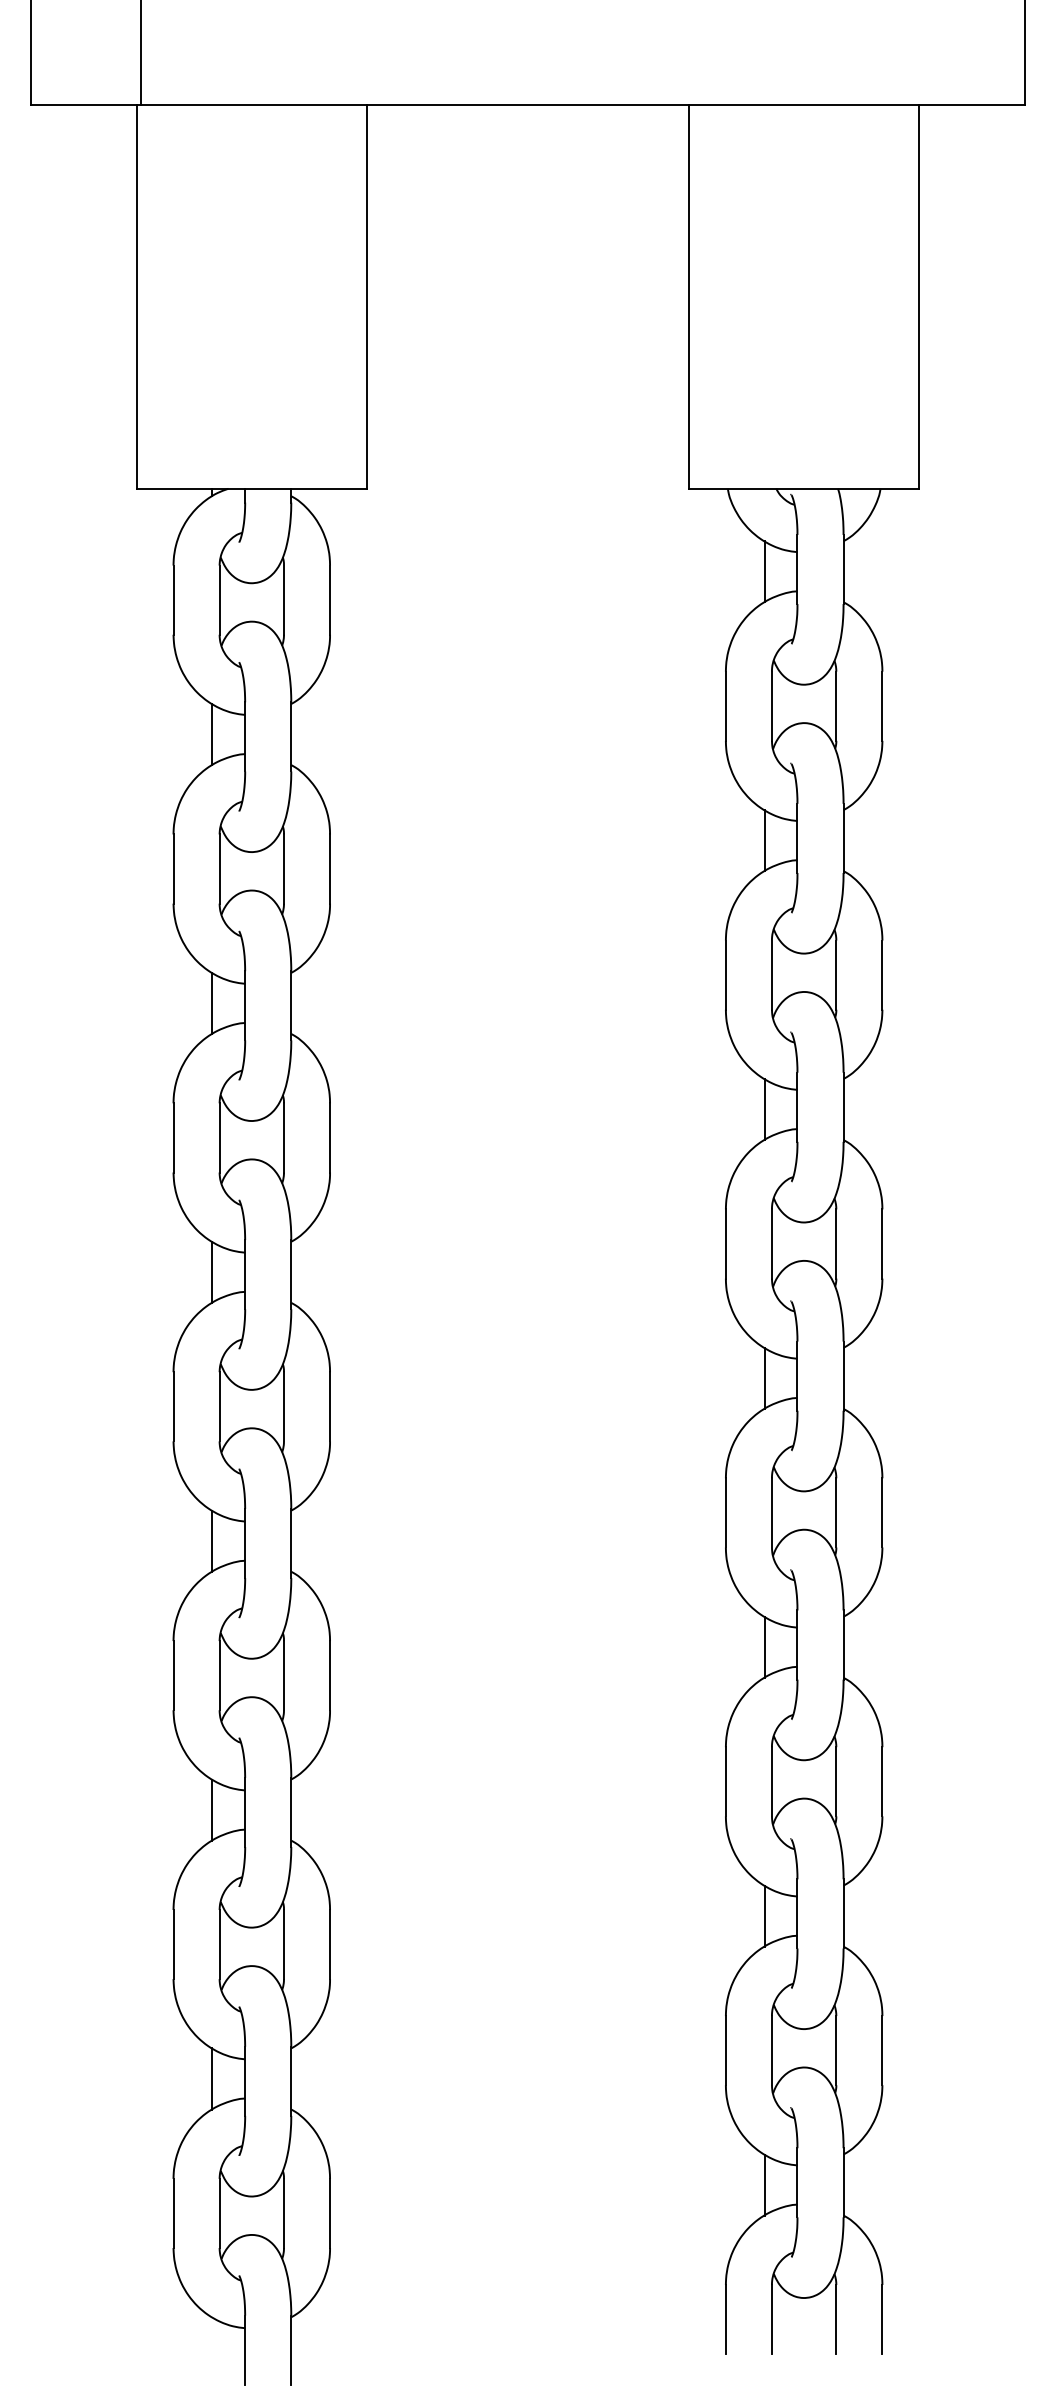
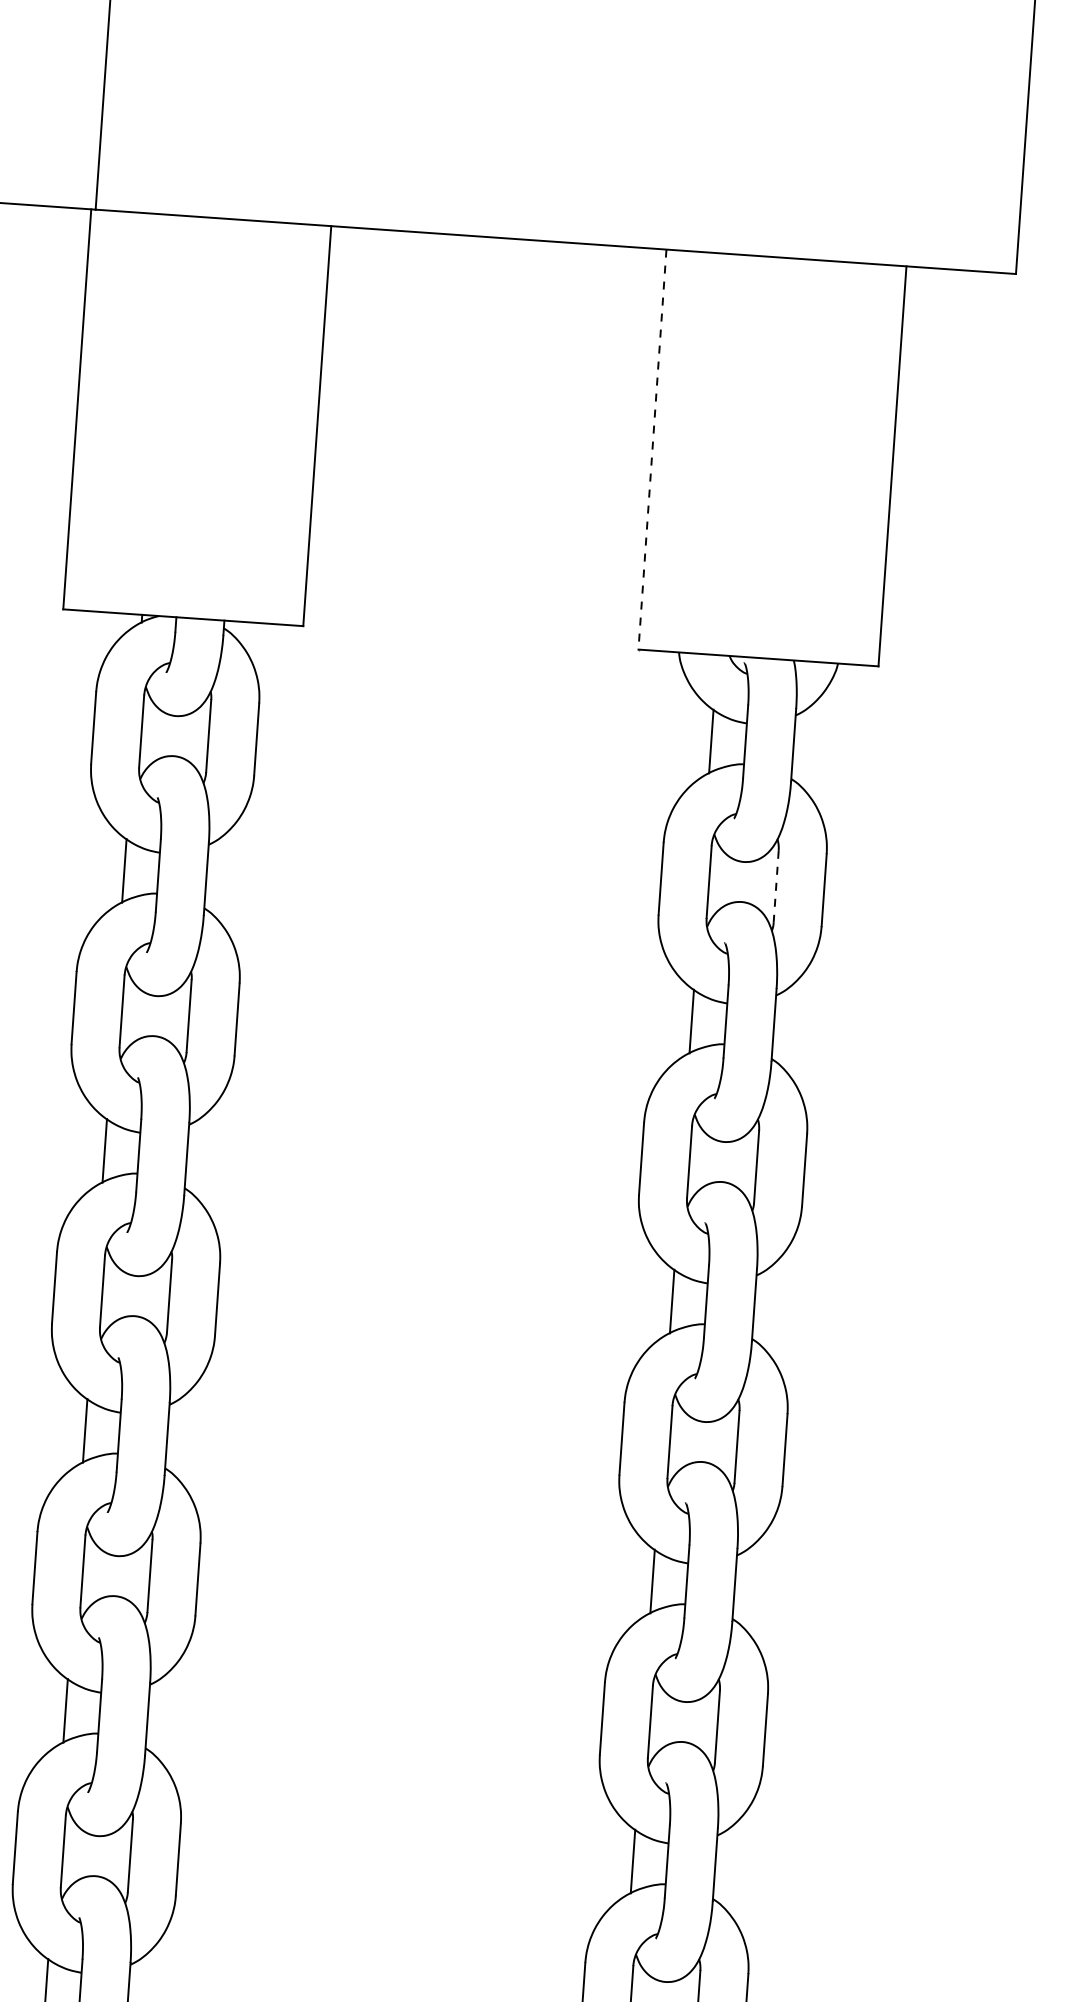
line: (688, 297) -> (651, 450), solid -> dashed
line: (836, 706) -> (776, 887), solid -> dashed

